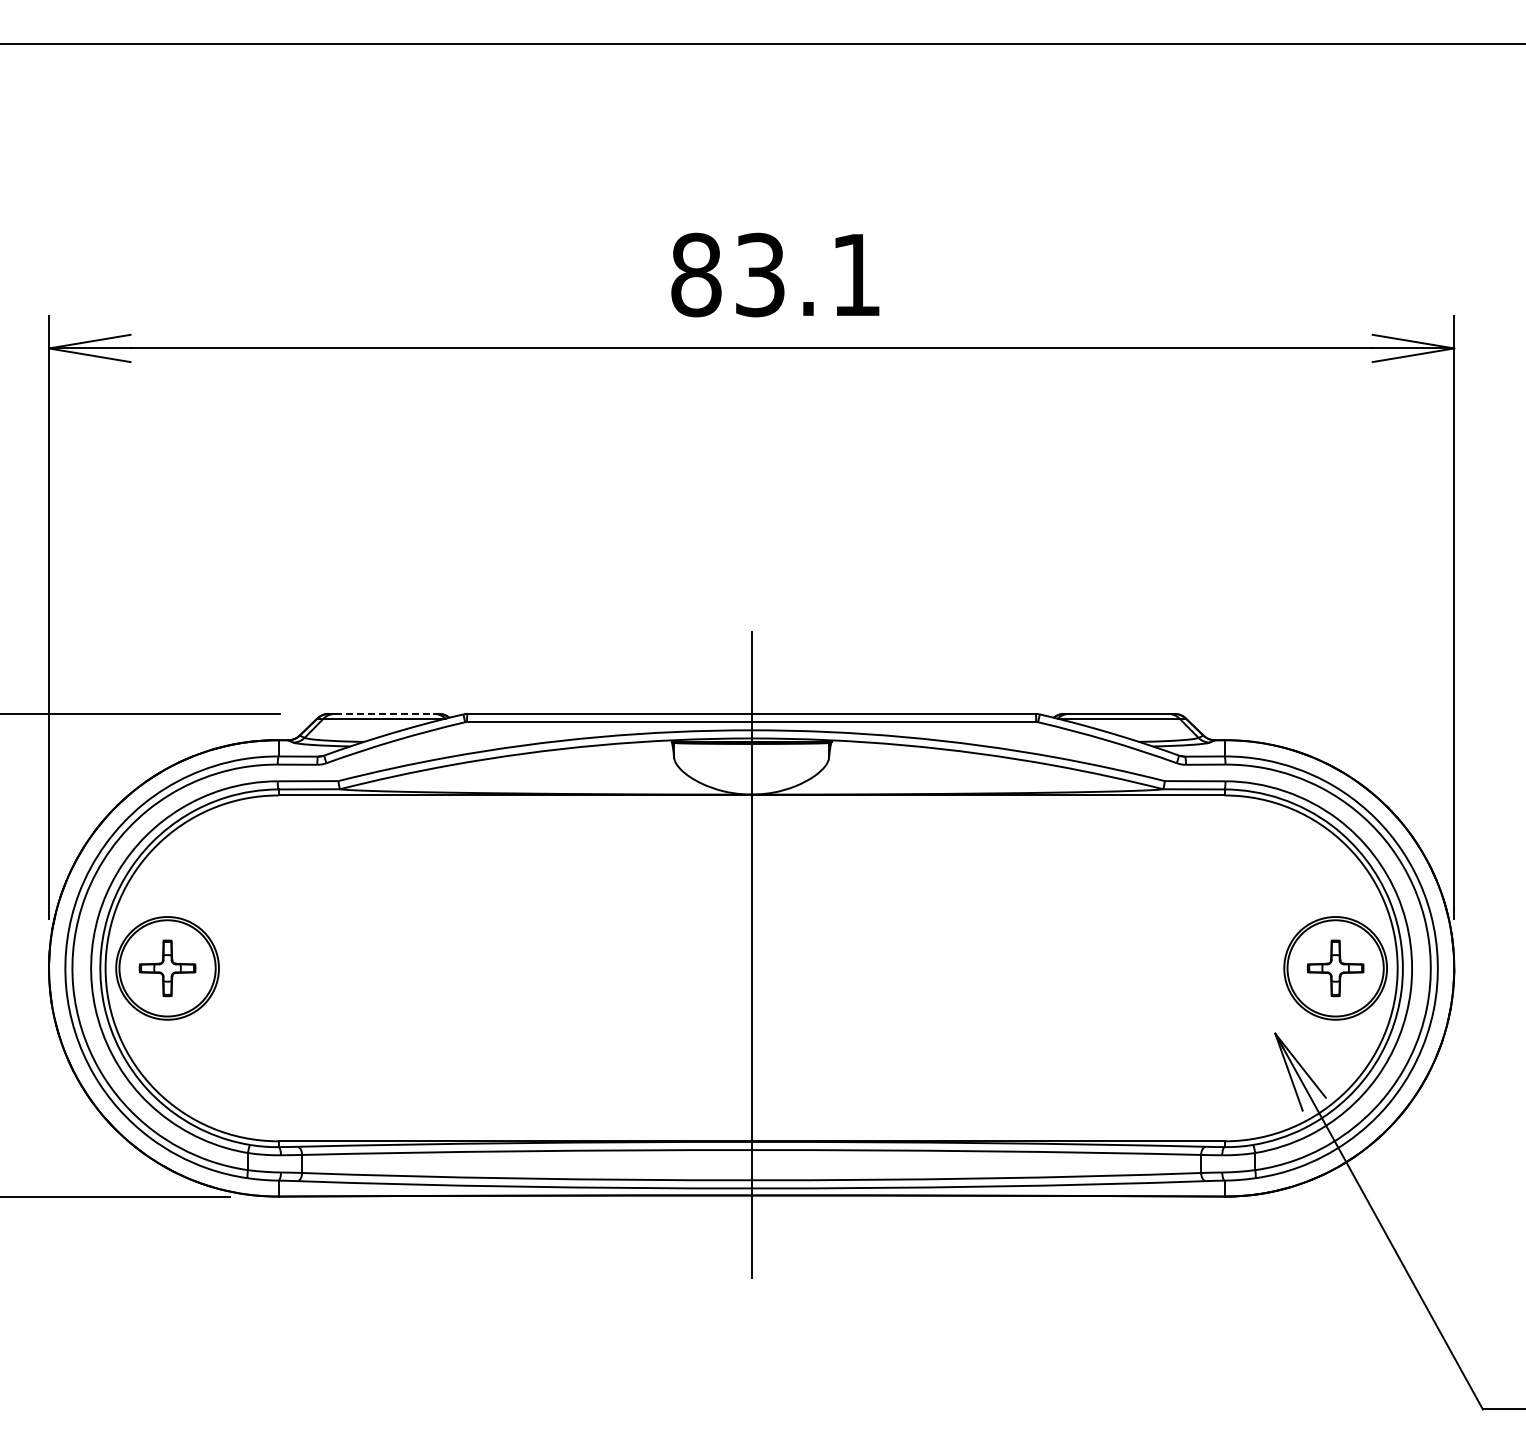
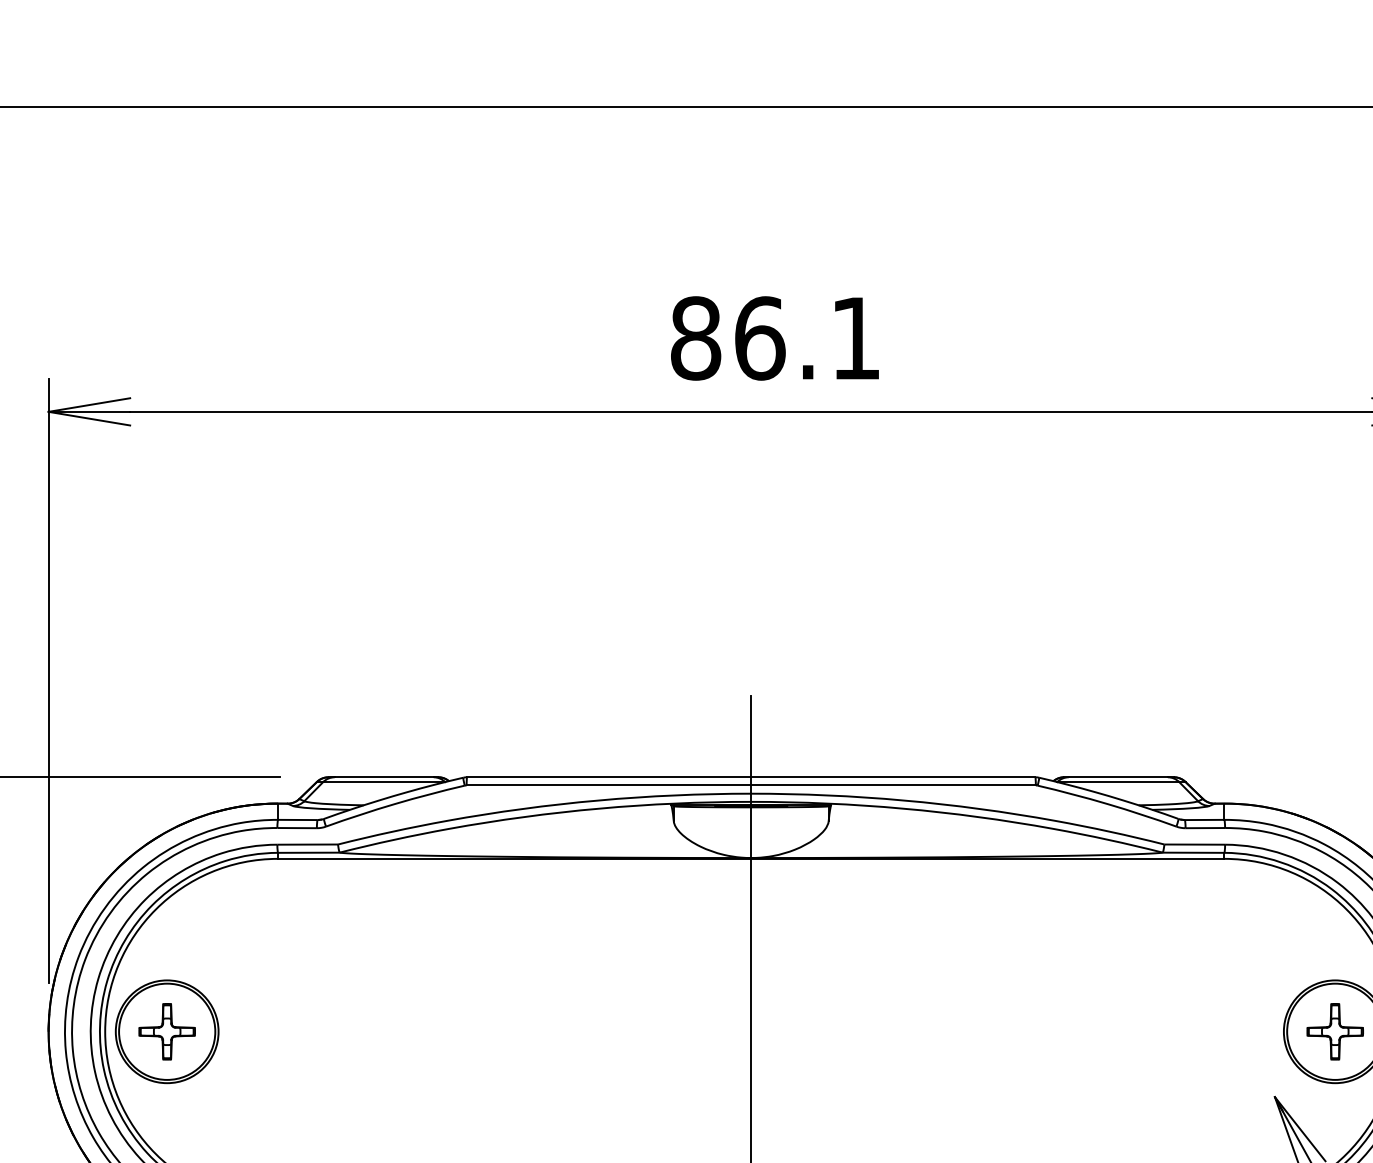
text: (760, 274) -> (760, 337), 83.1 -> 86.1
line: (384, 713) -> (384, 776), dashed -> solid

